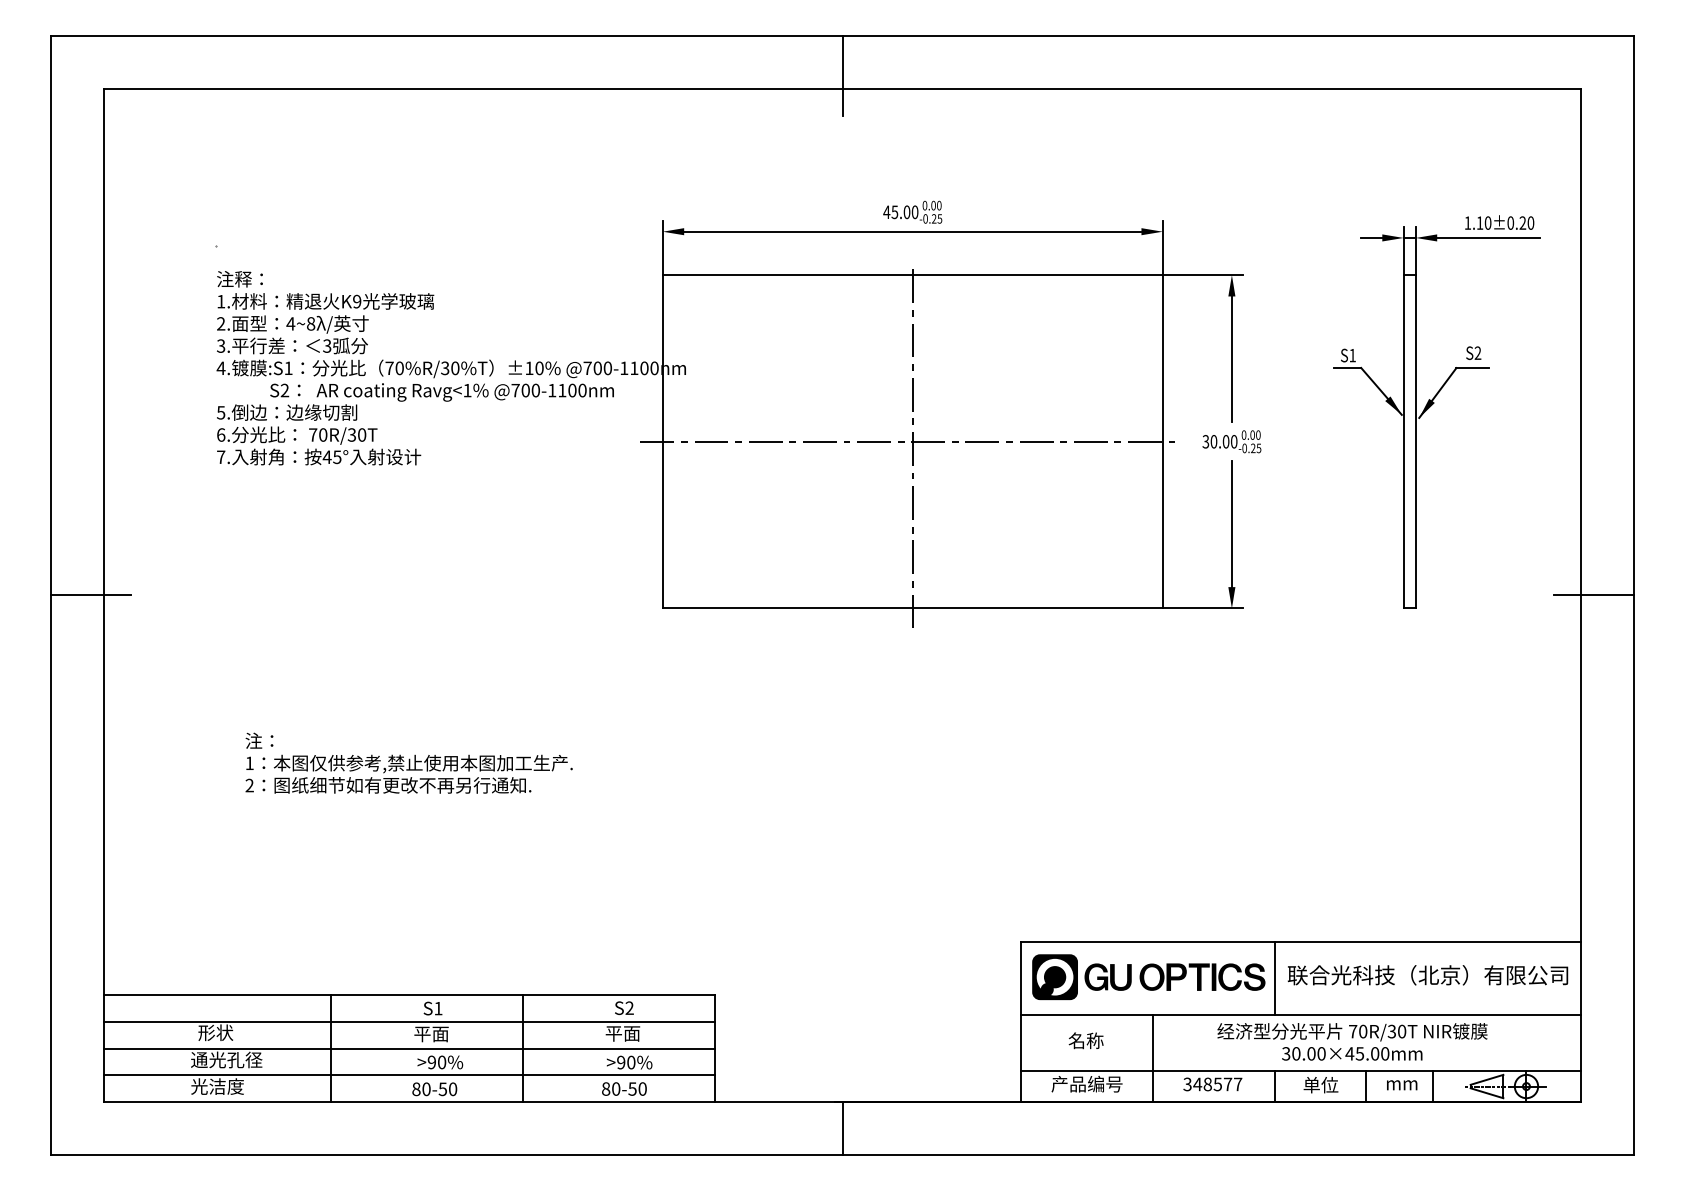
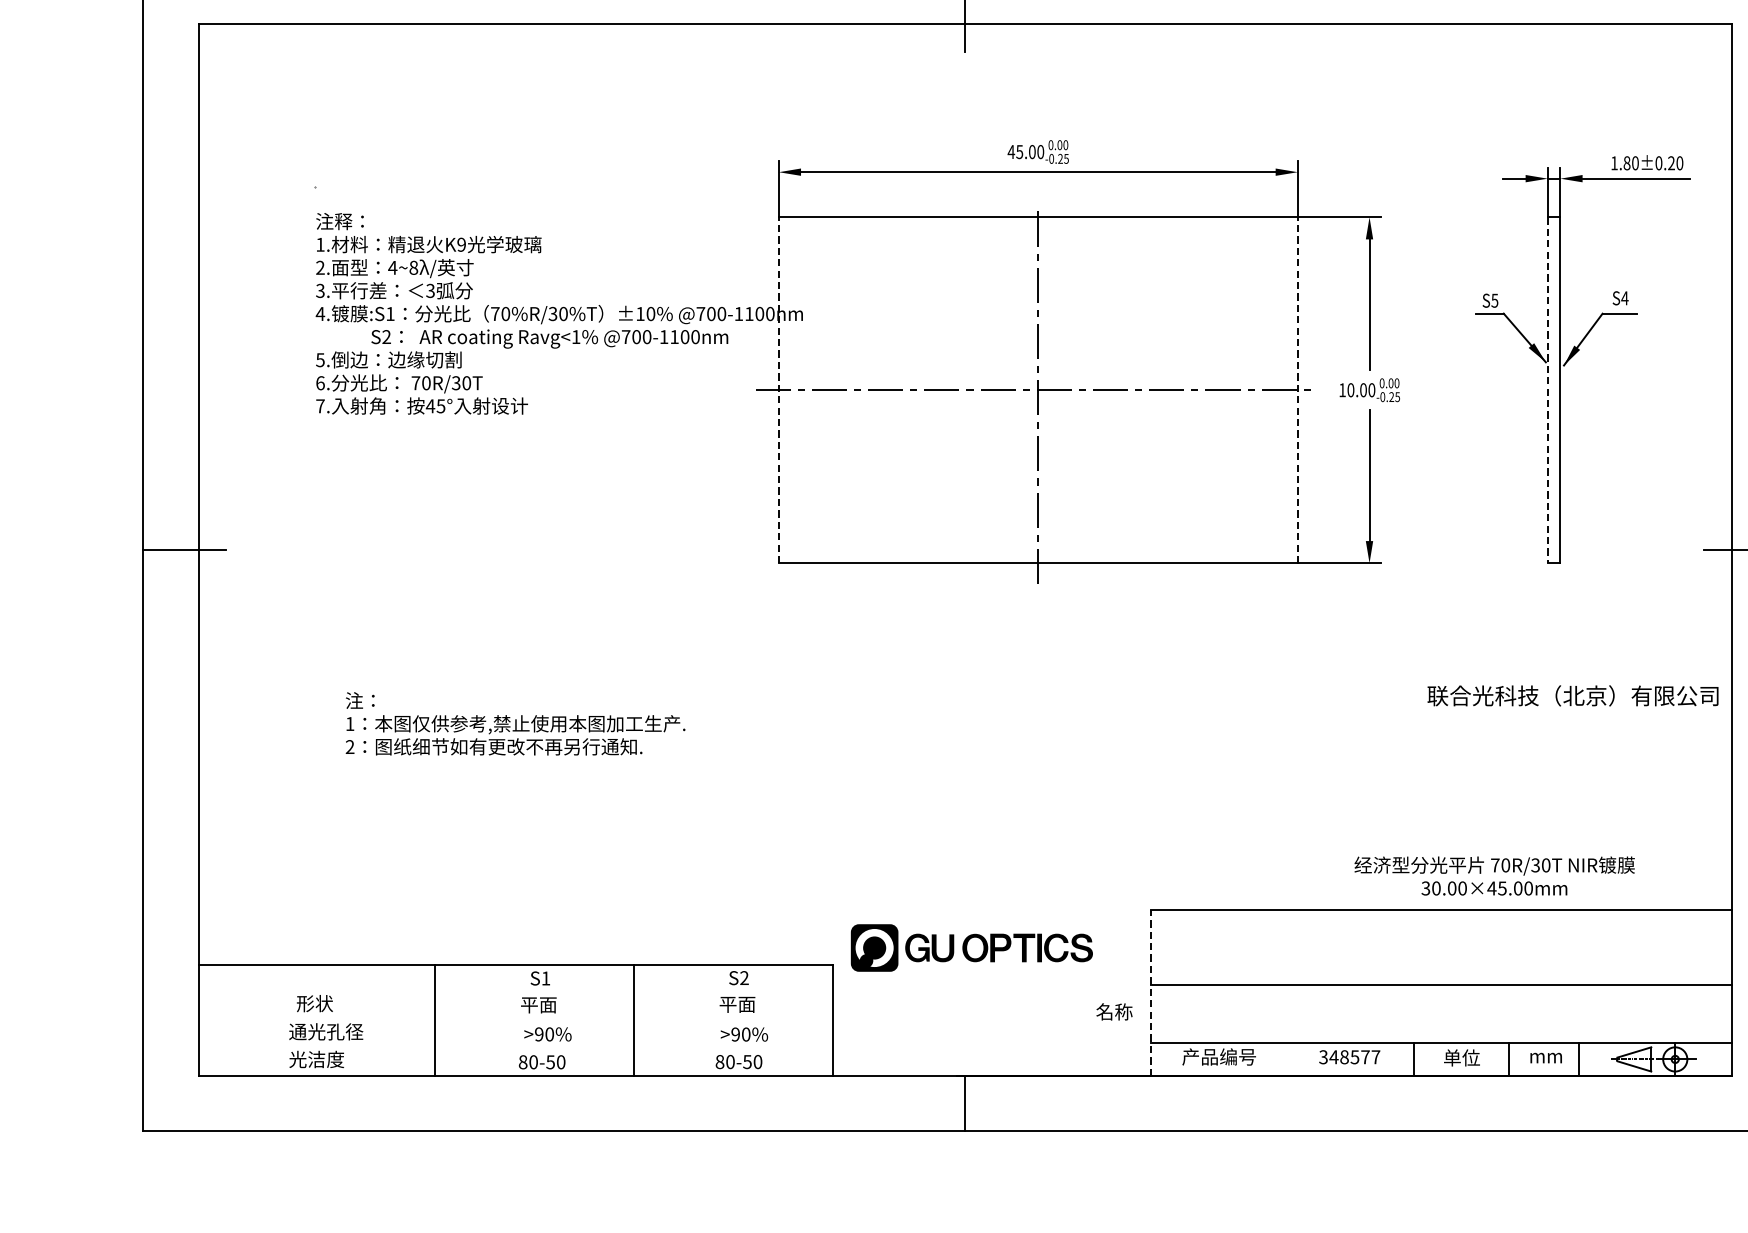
text: (1479, 222) -> (1626, 162), 1.10±0.20 -> 1.80±0.20
text: (1477, 352) -> (1624, 297), S2 -> S4
text: (1352, 355) -> (1494, 300), S1 -> S5
line: (662, 441) -> (778, 389), solid -> dashed
line: (1162, 441) -> (1297, 389), solid -> dashed
text: (1205, 441) -> (1342, 389), 30.00 -> 10.00
line: (1403, 441) -> (1547, 389), solid -> dashed
text: (1427, 975) -> (1572, 696), moved
part: (1148, 977) -> (971, 948), moved
line: (1275, 978) -> (1414, 947), removed
line: (409, 1022) -> (515, 992), removed
line: (1021, 1022) -> (1151, 992), solid -> dashed
text: (1085, 1040) -> (1113, 1011), moved
text: (1352, 1041) -> (1494, 875), moved
line: (409, 1048) -> (515, 1019), removed
line: (1153, 1058) -> (1288, 1030), removed
line: (409, 1075) -> (515, 1047), removed

